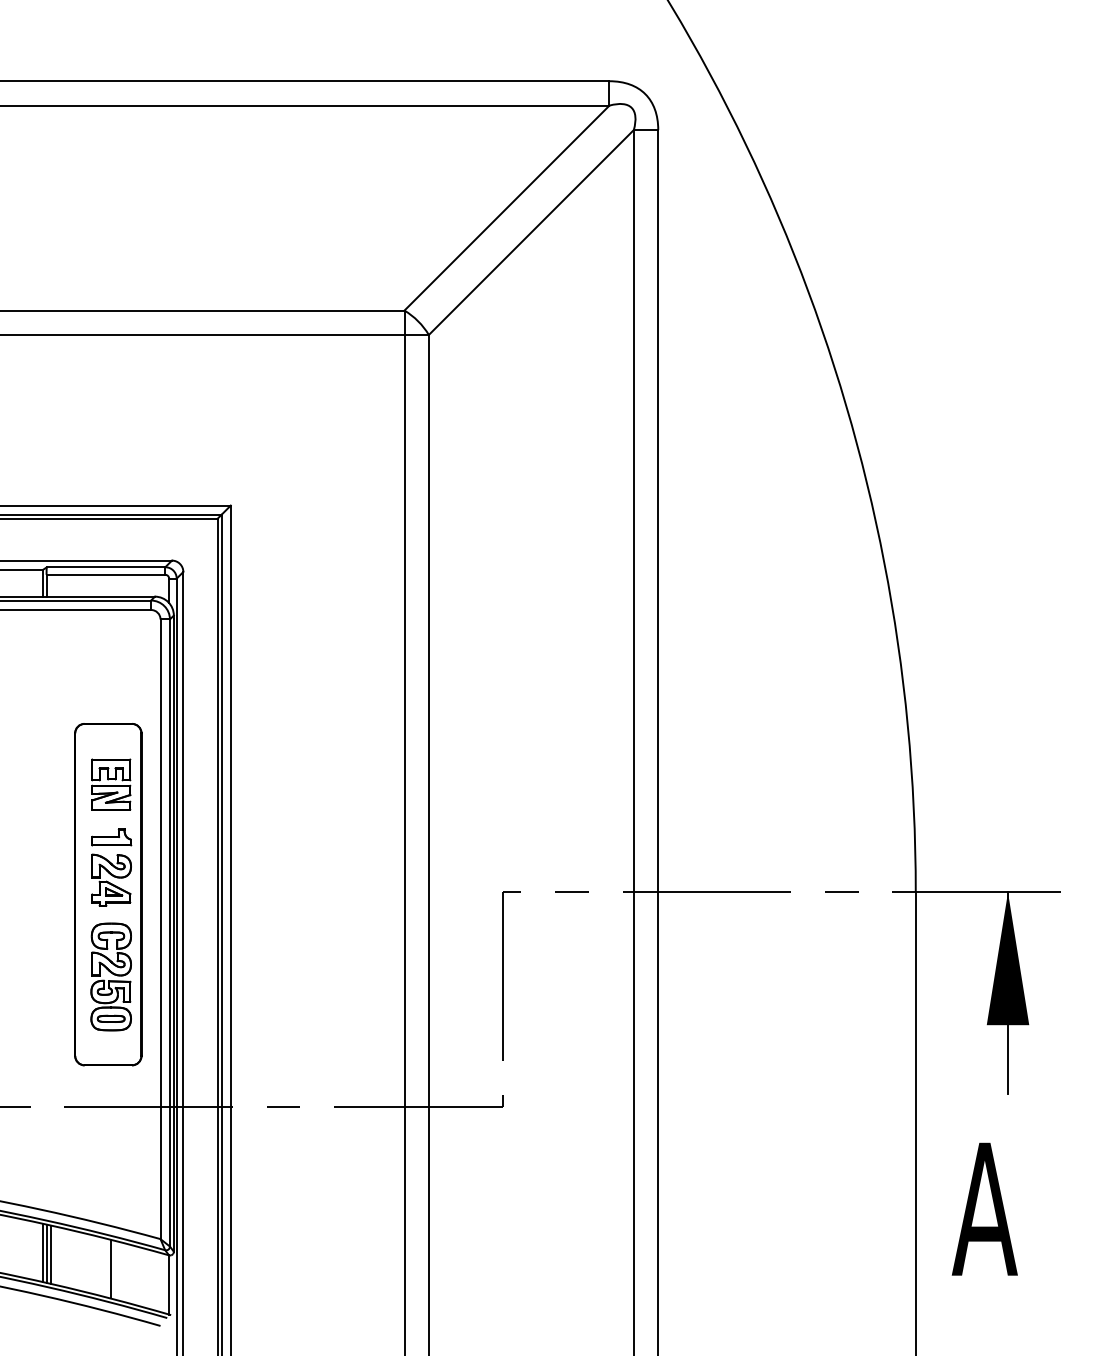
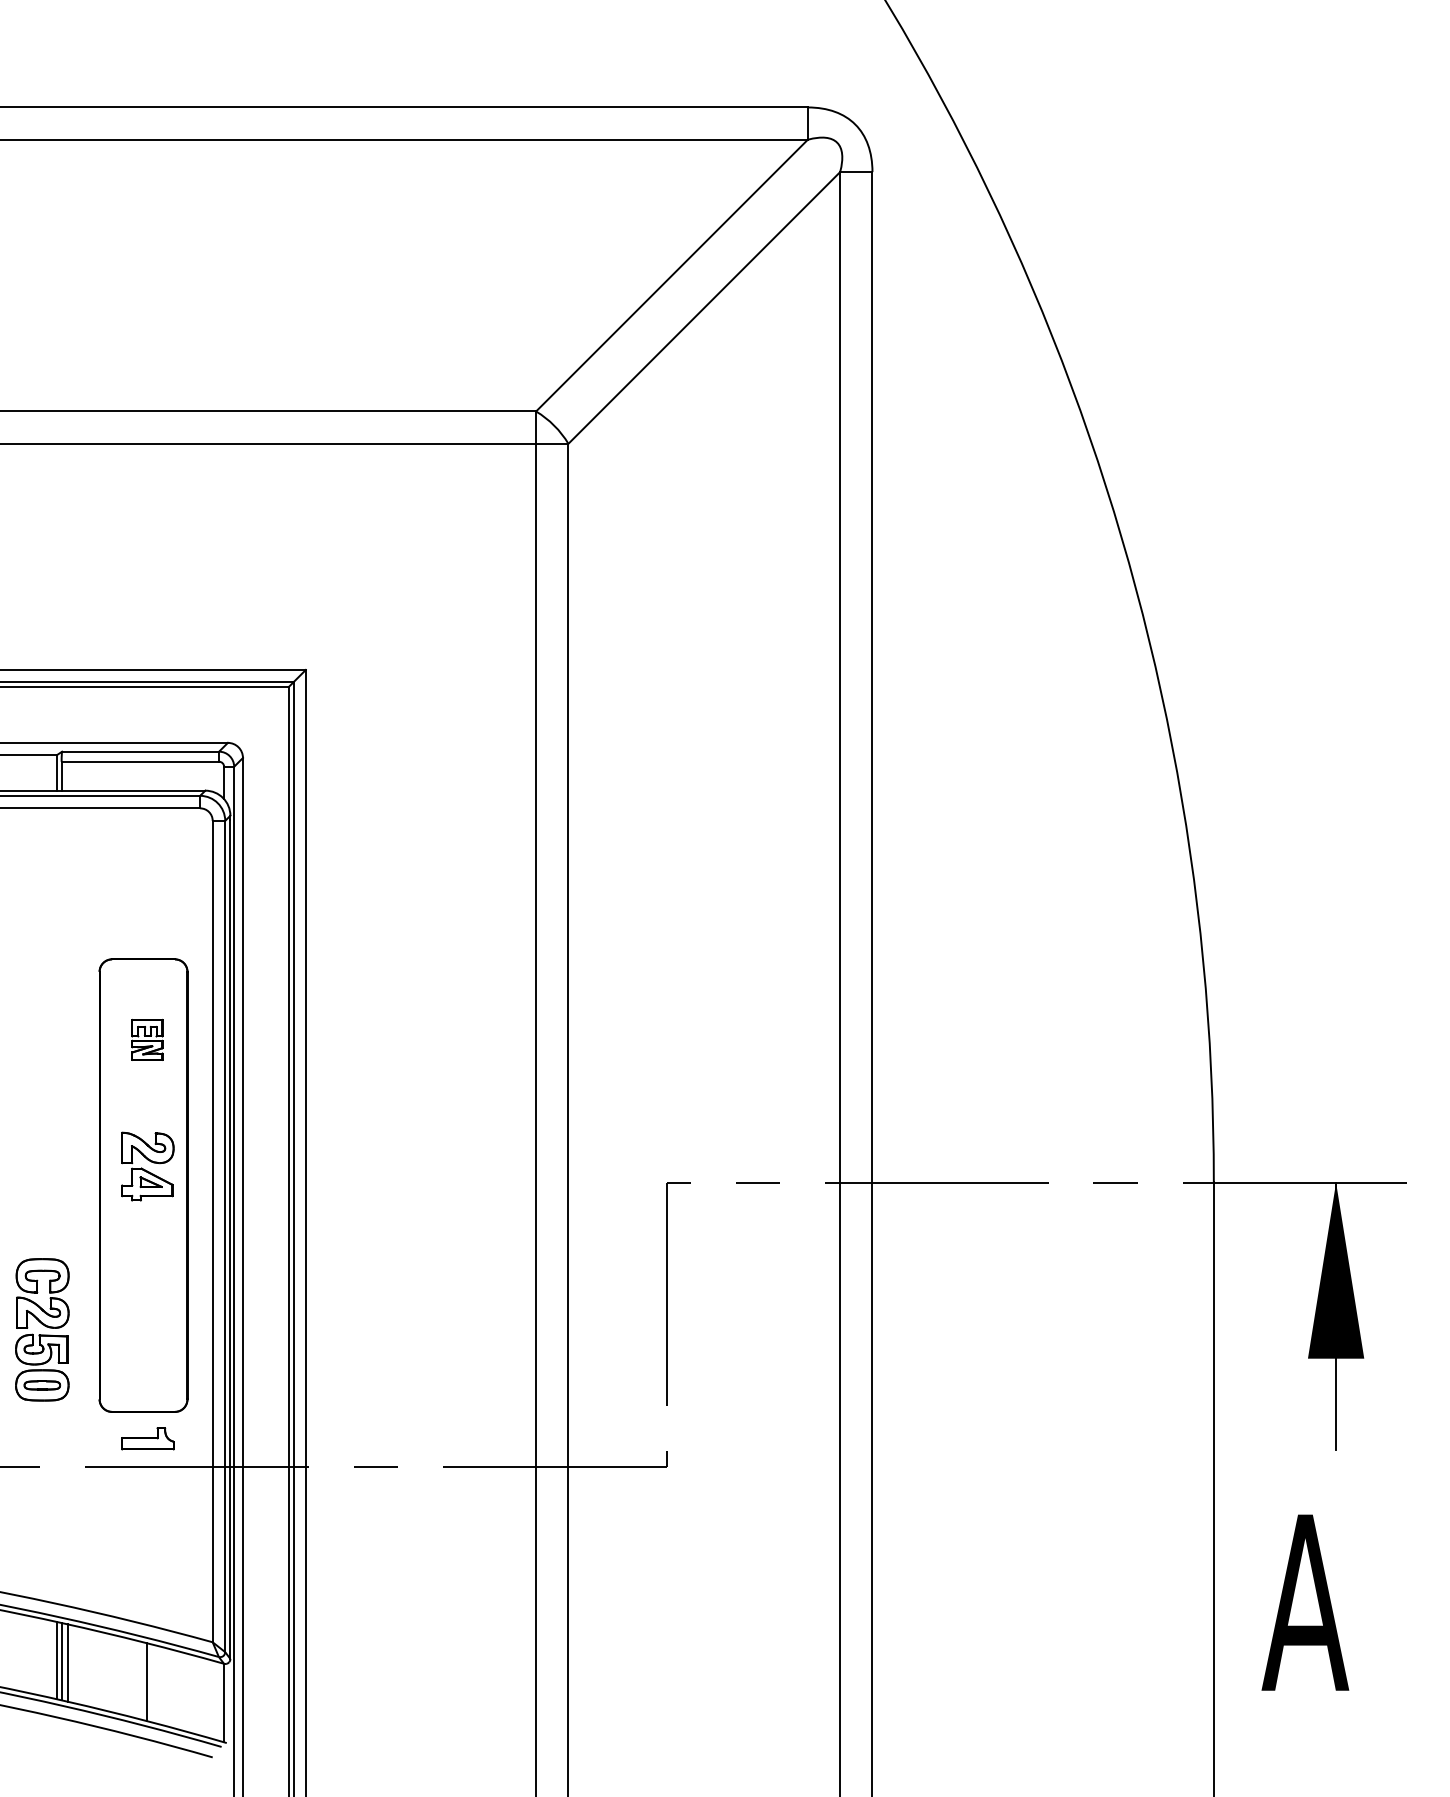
part: (111, 784) -> (147, 1039), size x0.6
part: (111, 837) -> (147, 1438), moved
part: (111, 976) -> (42, 1329), moved

